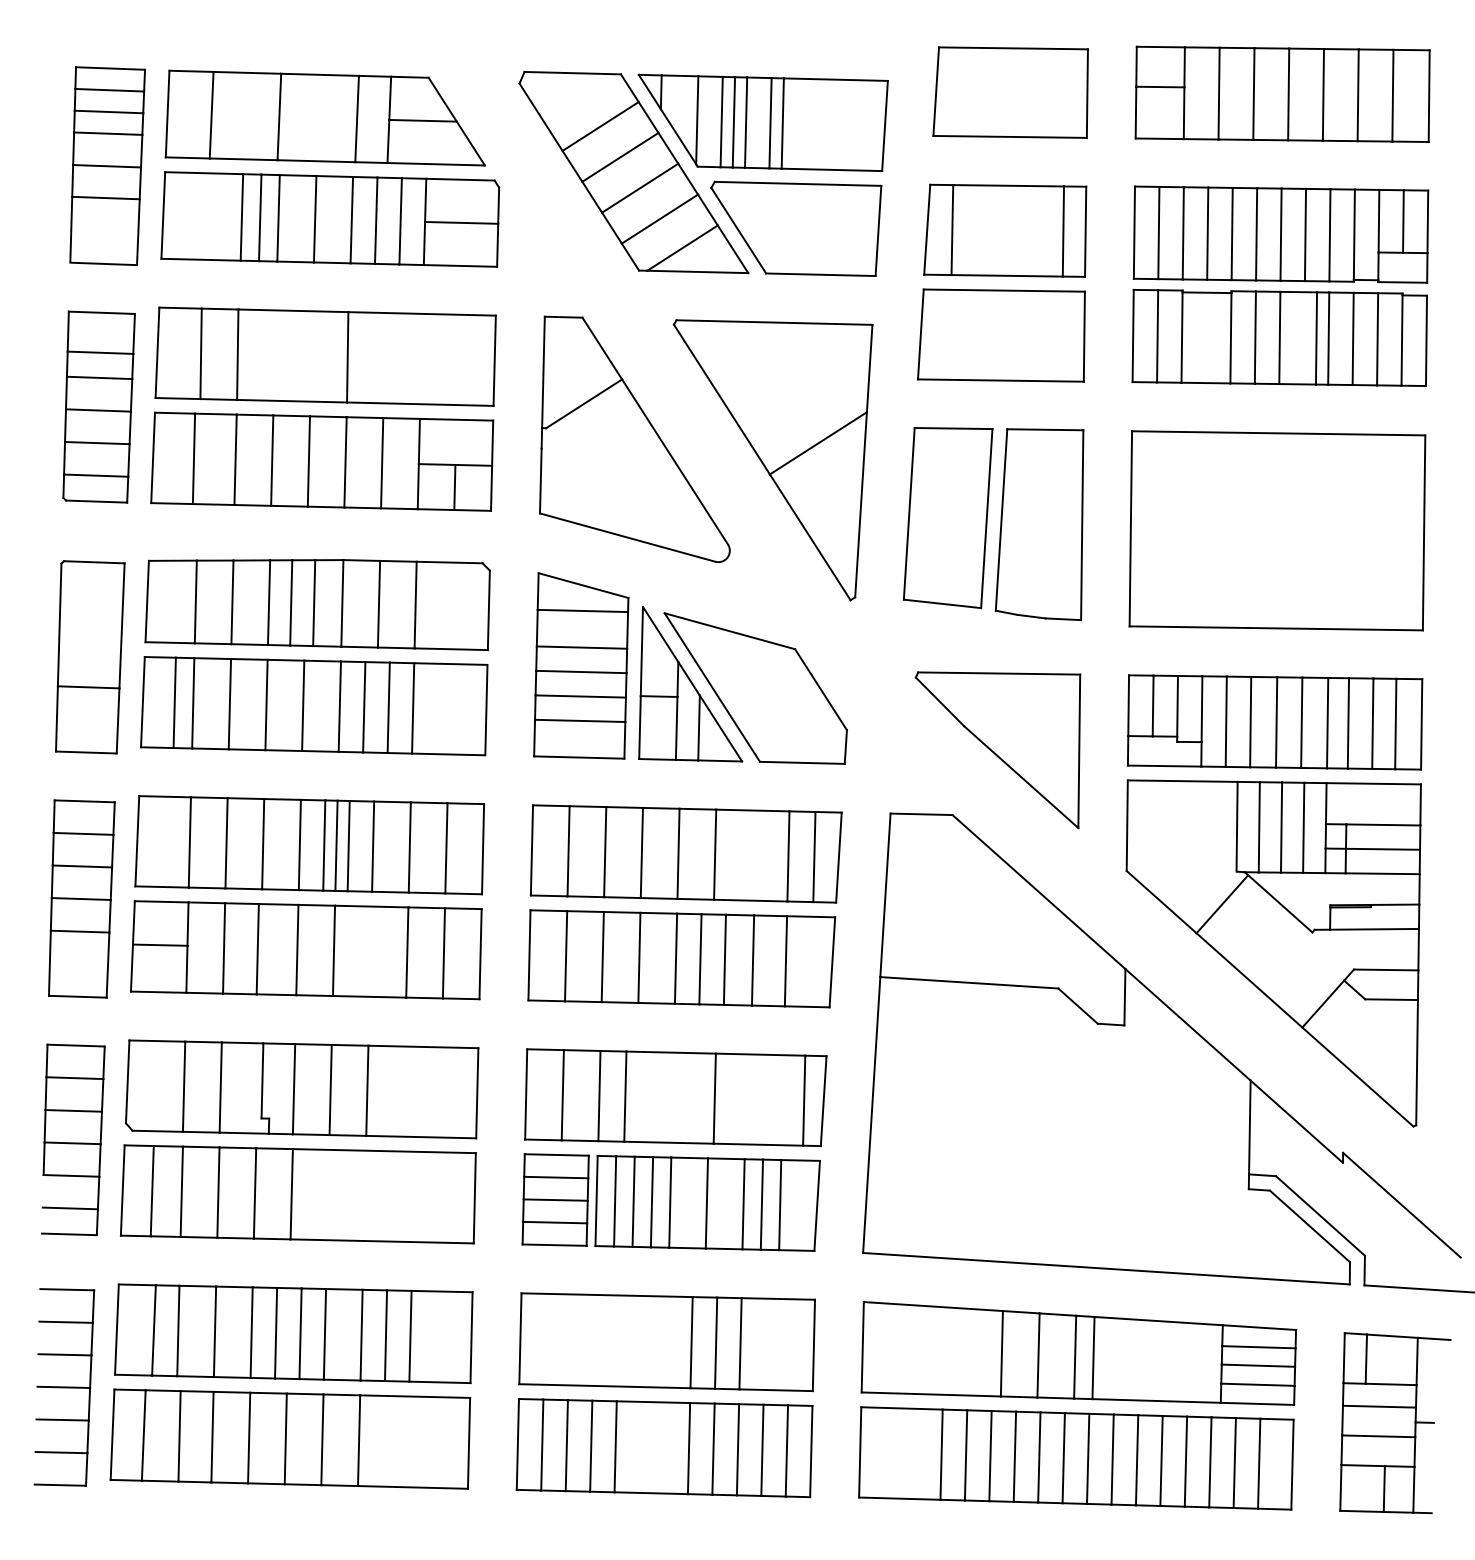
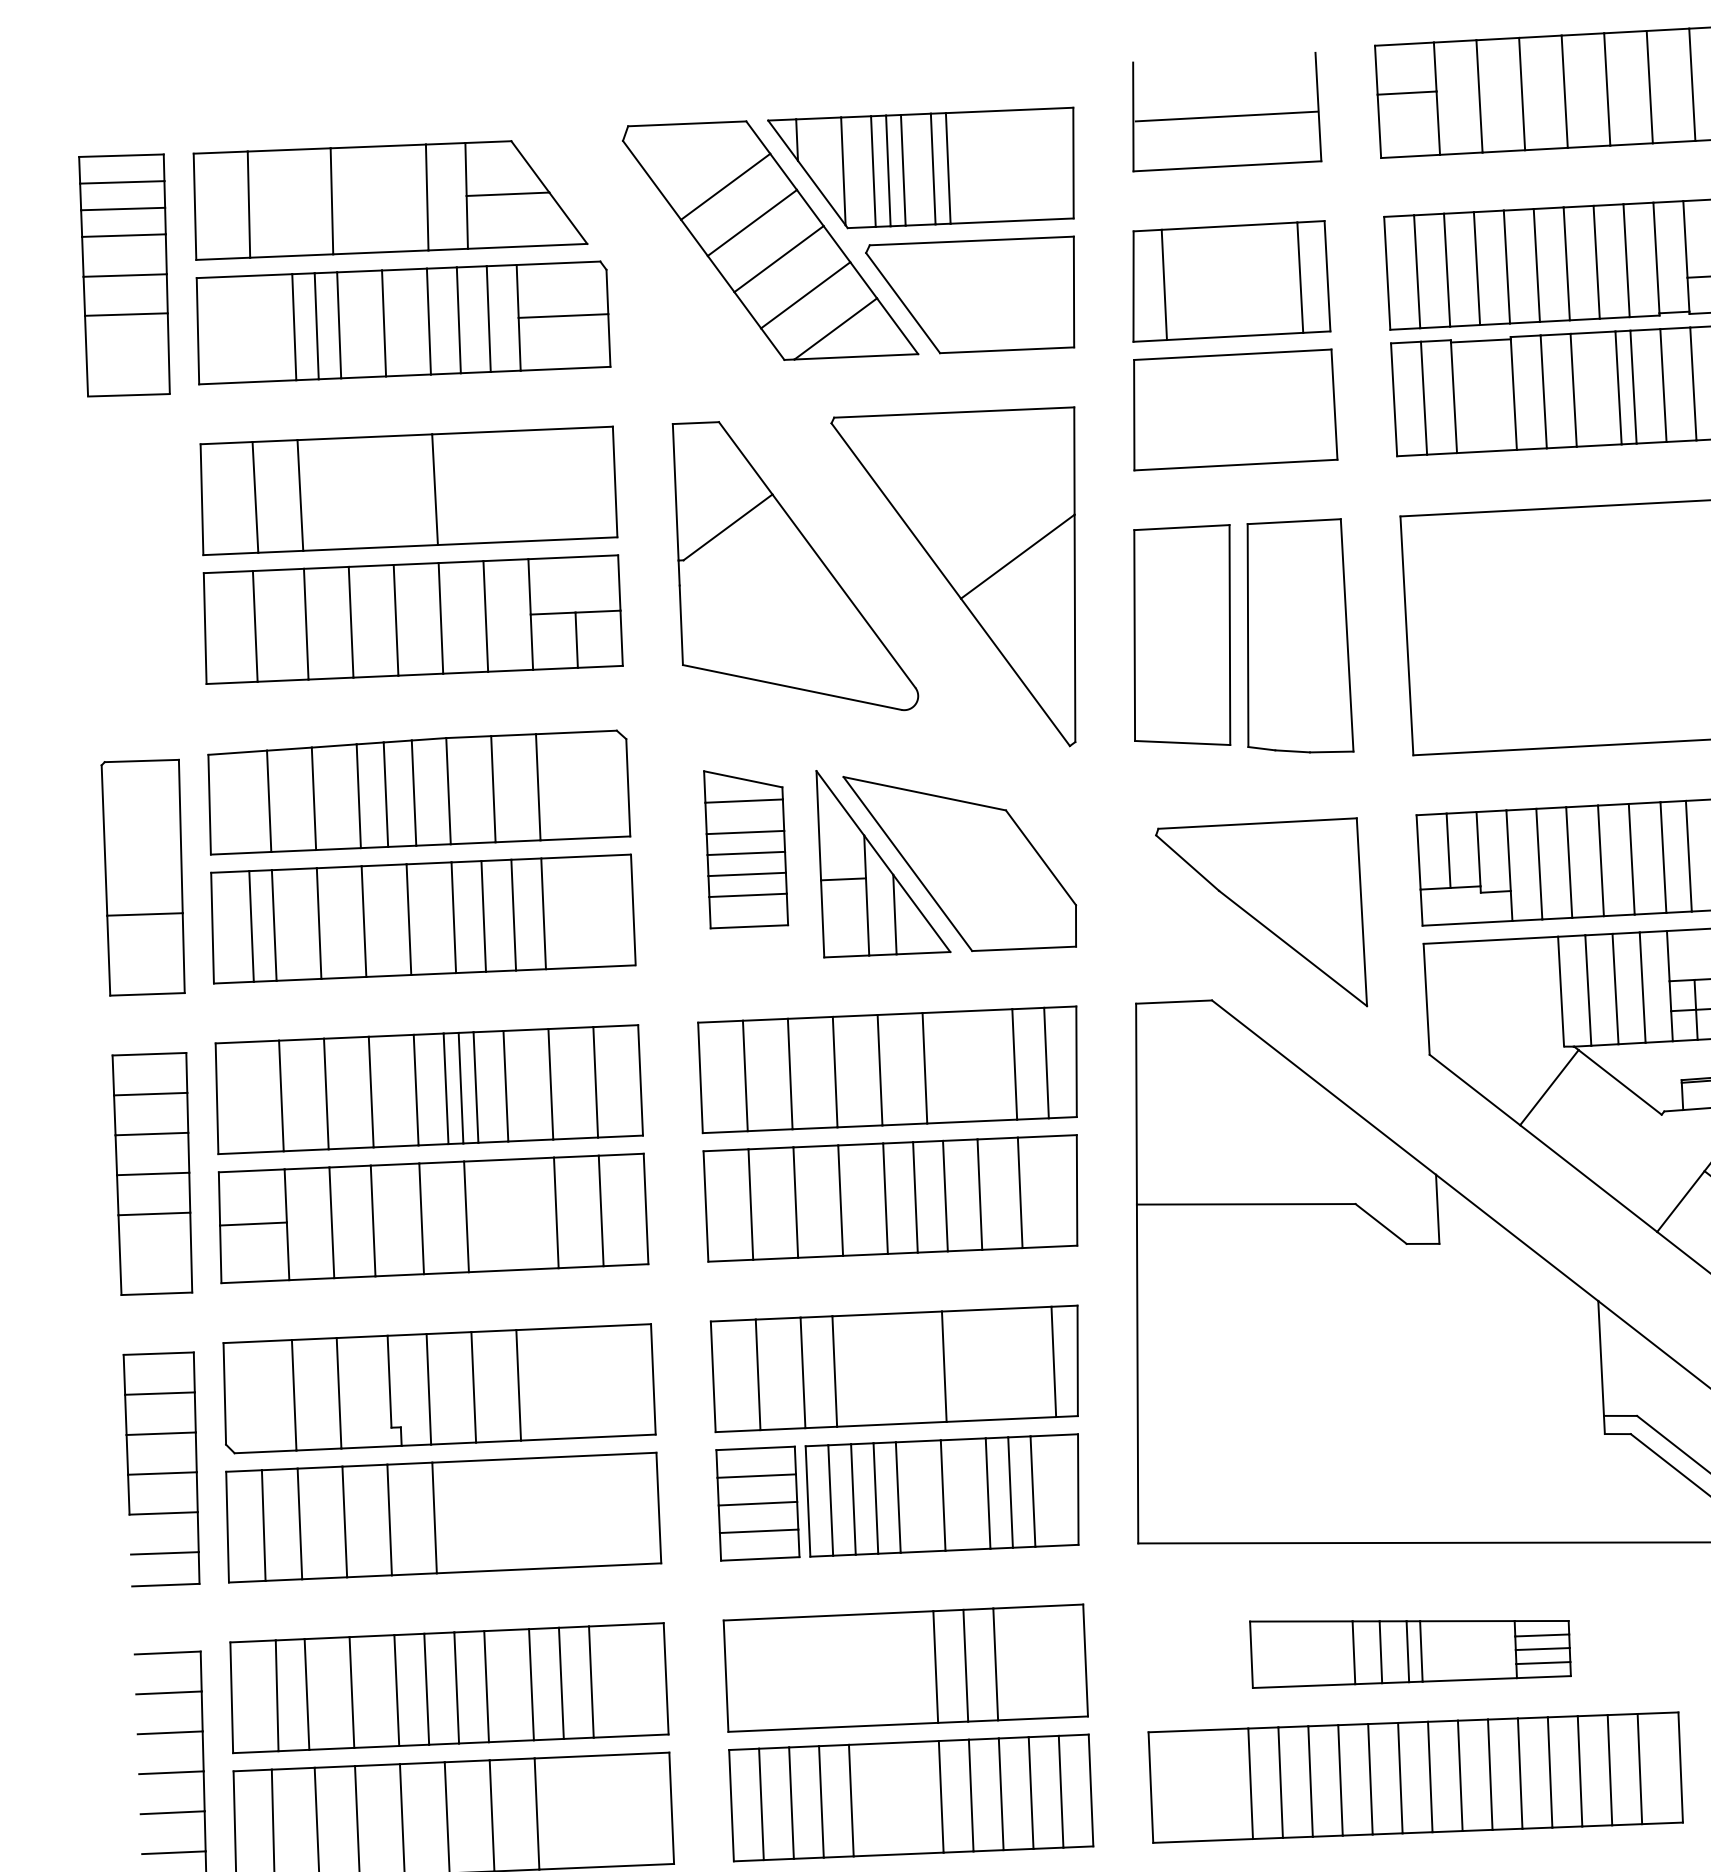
line: (1013, 48) -> (1227, 116), moved
part: (98, 406) -> (134, 570), removed
part: (581, 665) -> (746, 847), size x0.7
part: (1078, 1353) -> (1409, 1648), size x0.6

